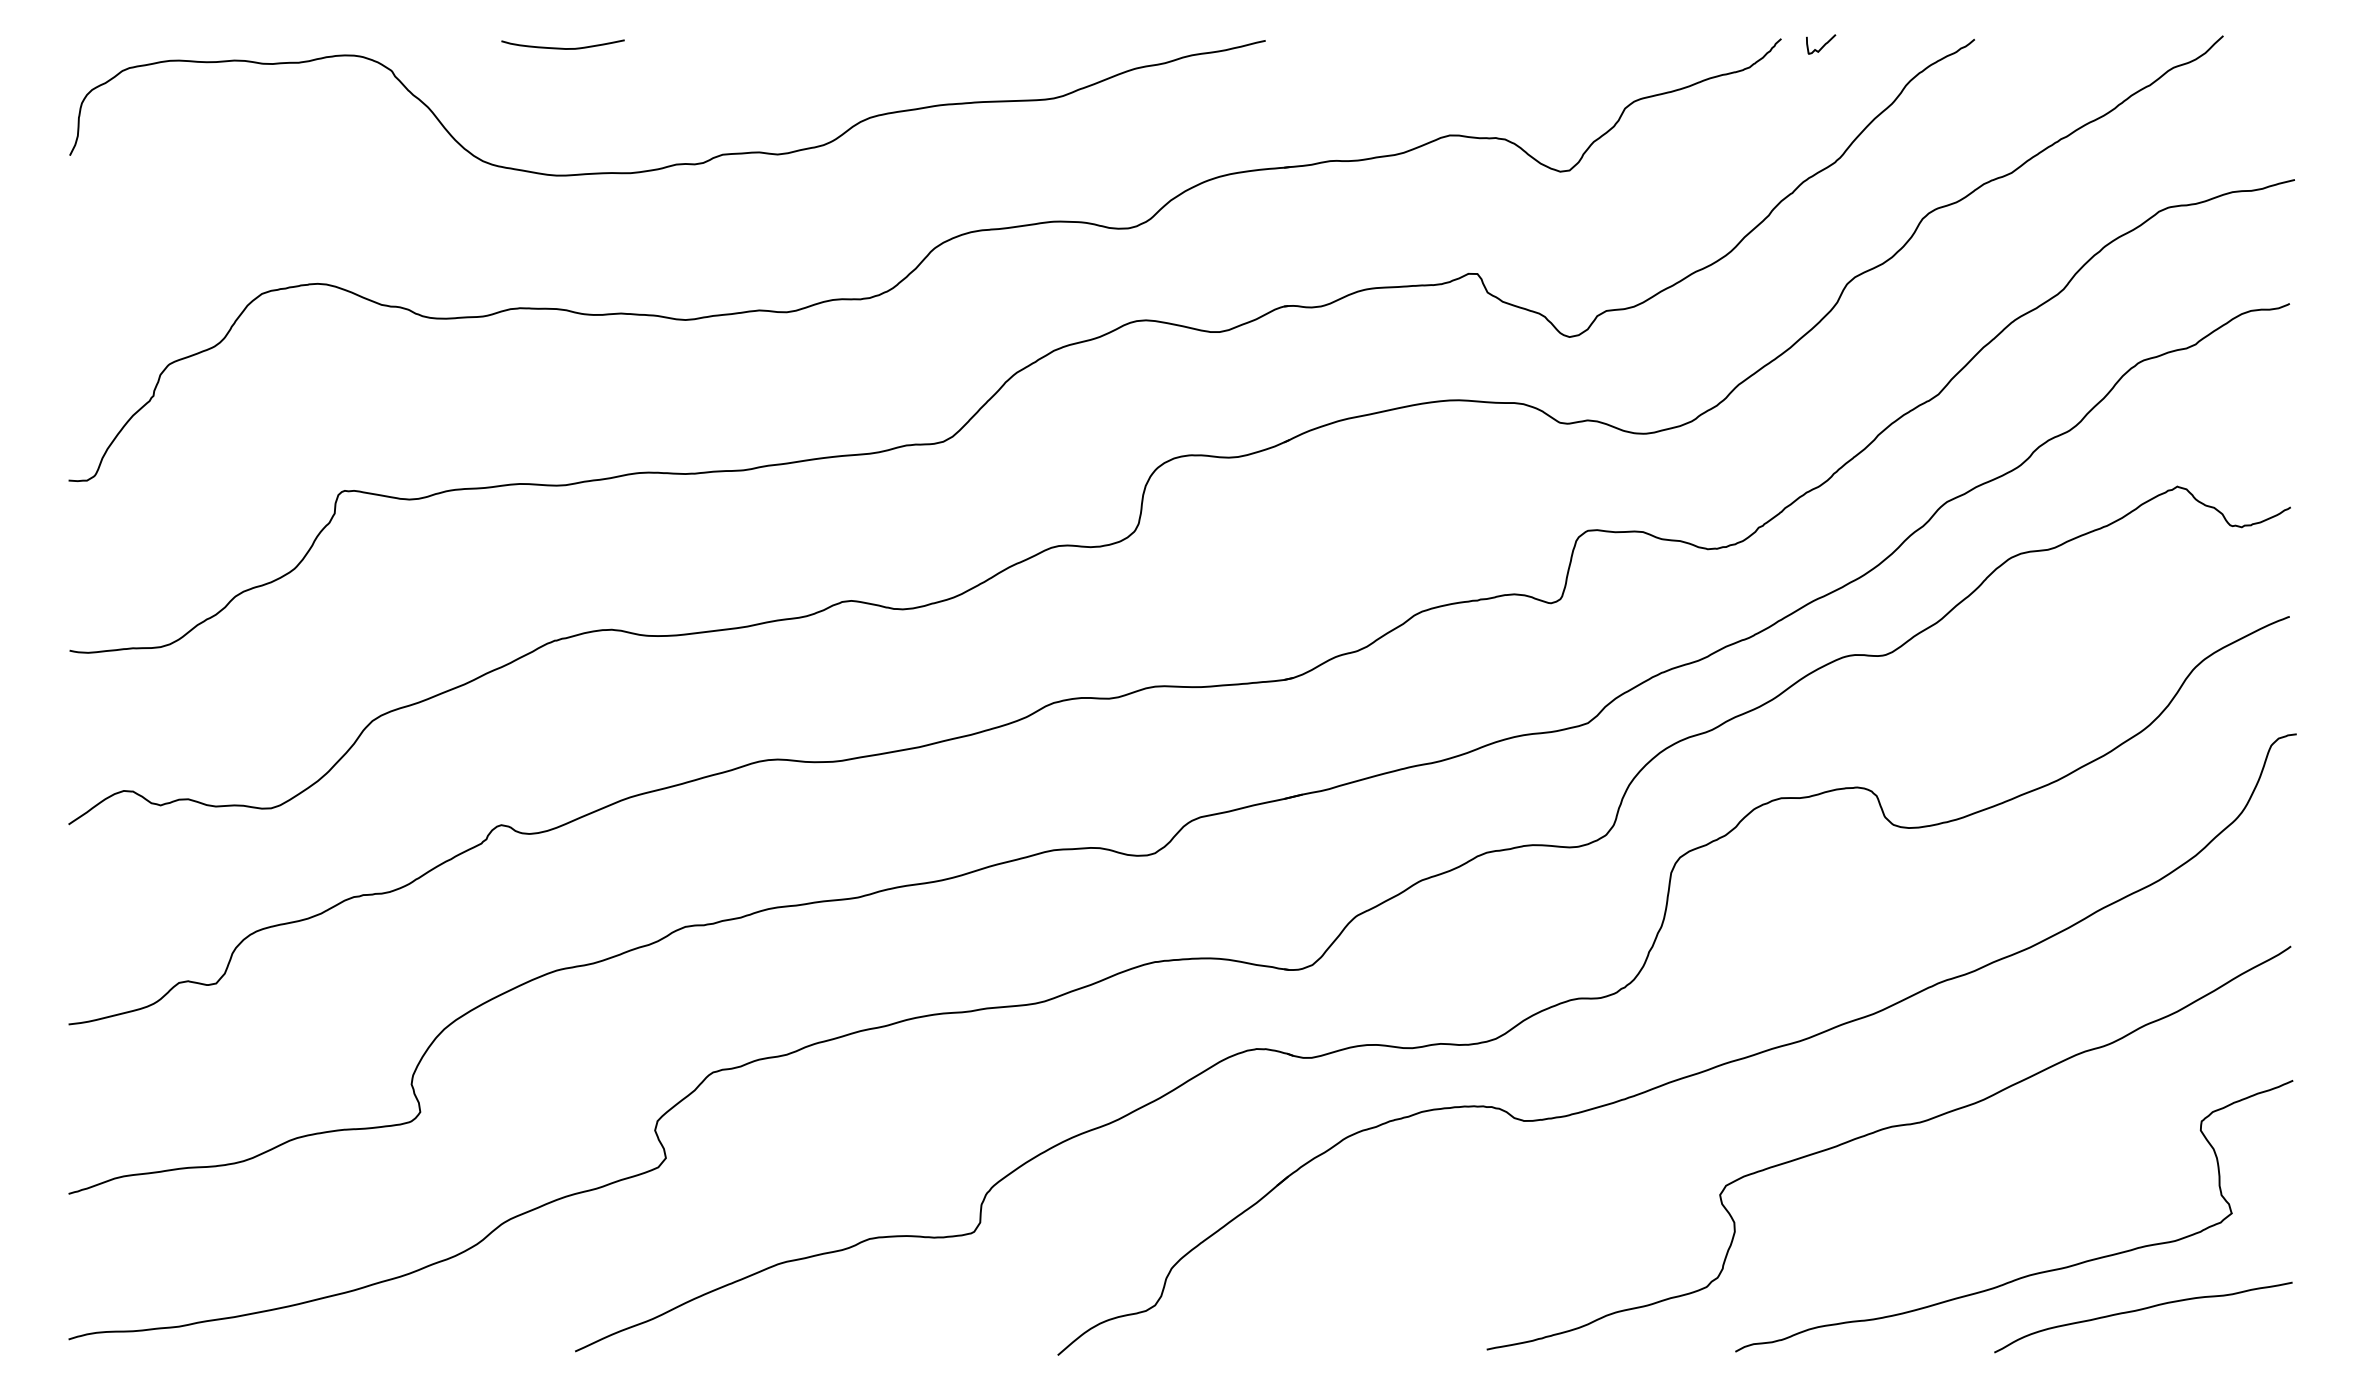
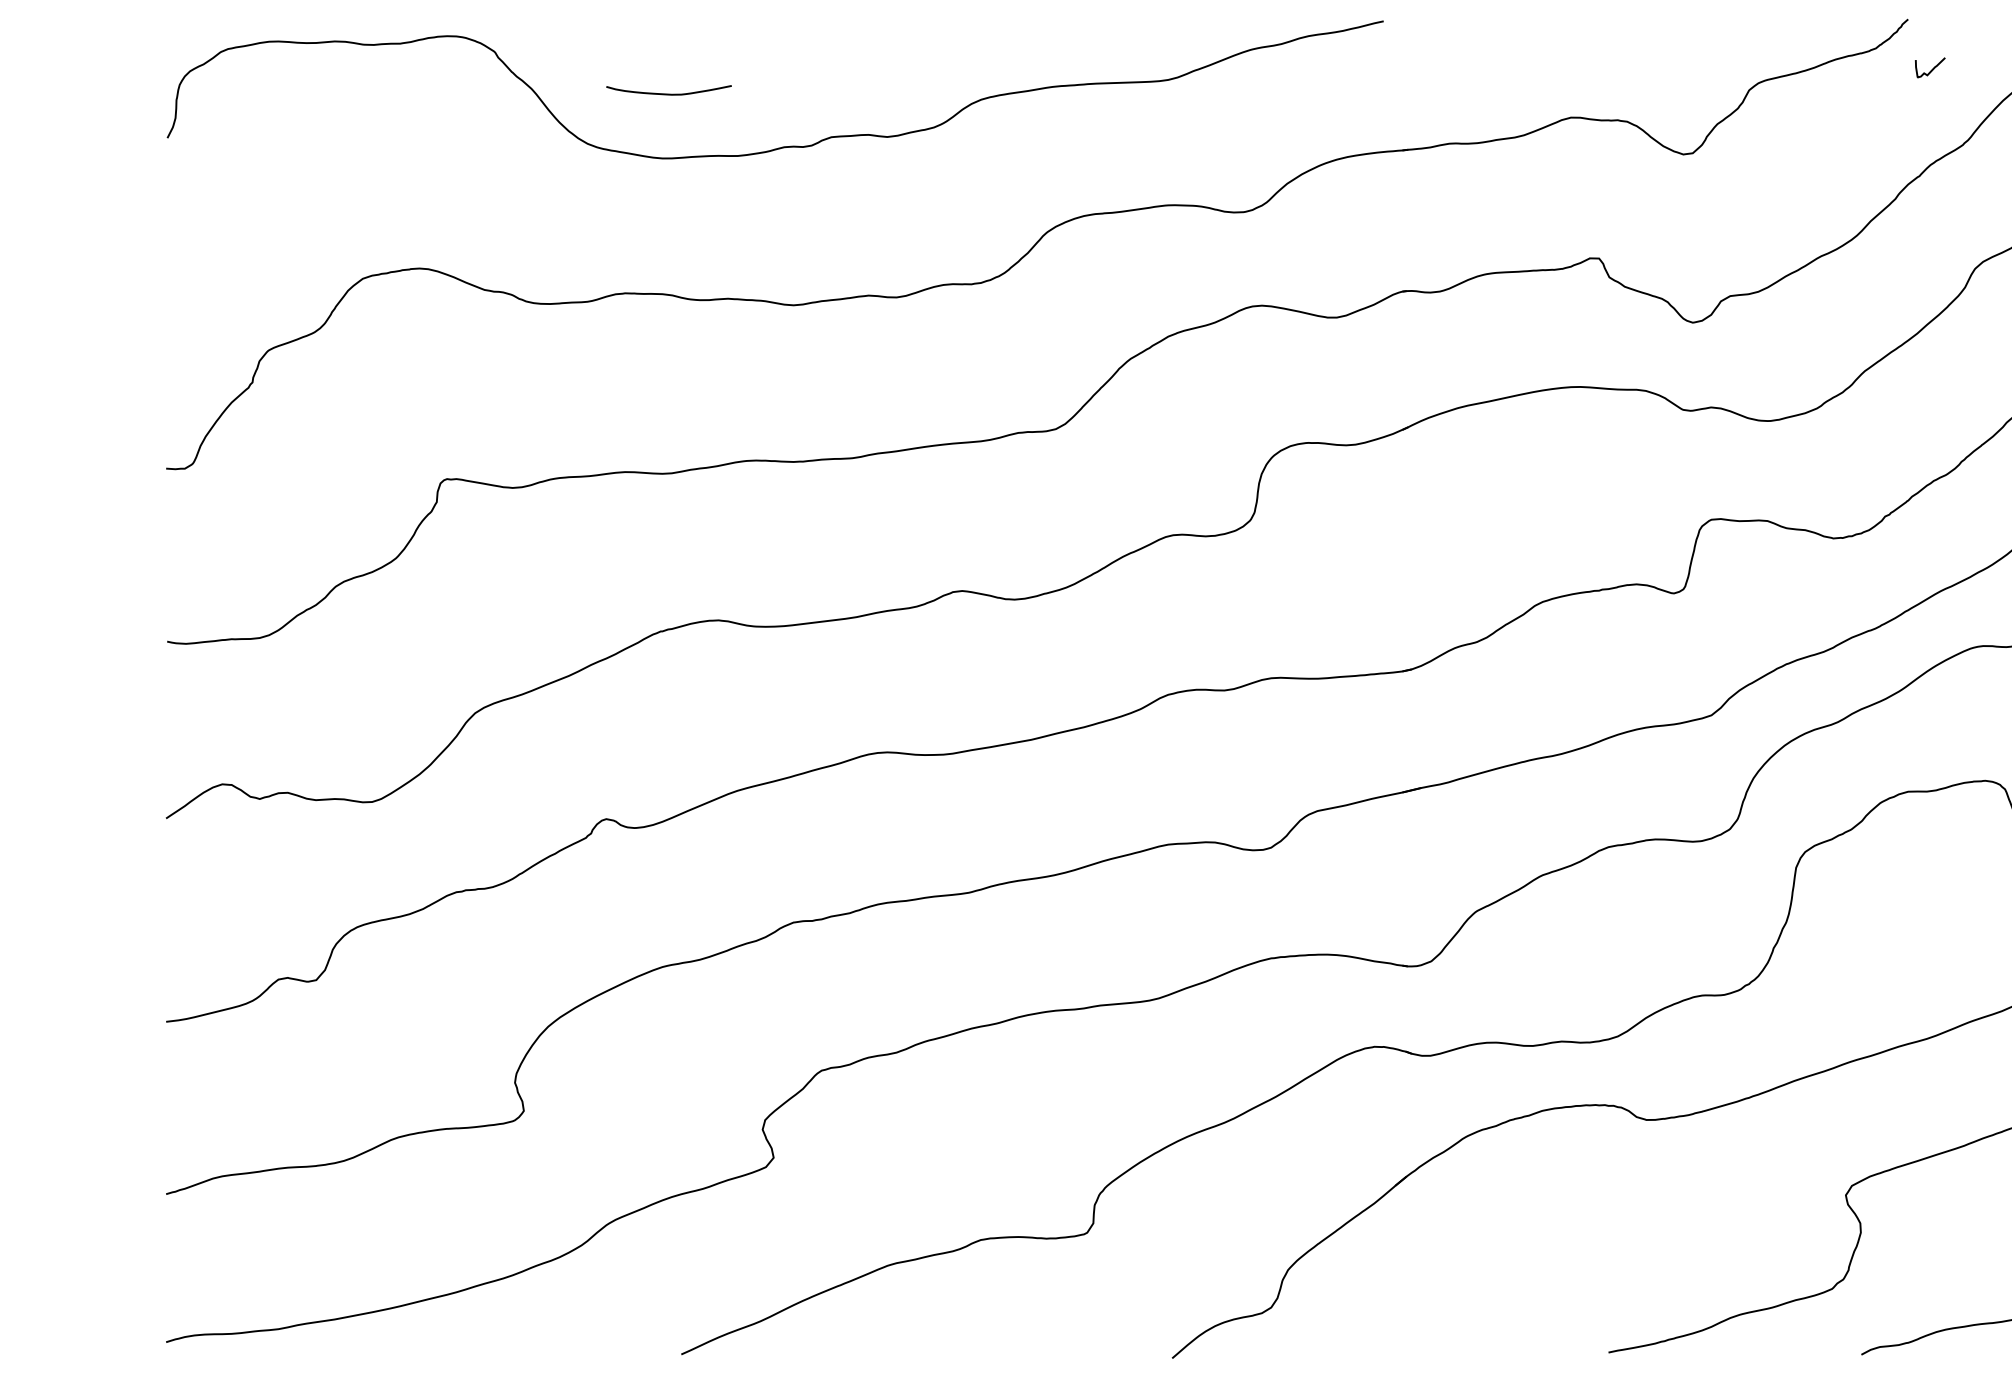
curve: (1822, 45) -> (1931, 68), moved
curve: (562, 47) -> (668, 93), moved

